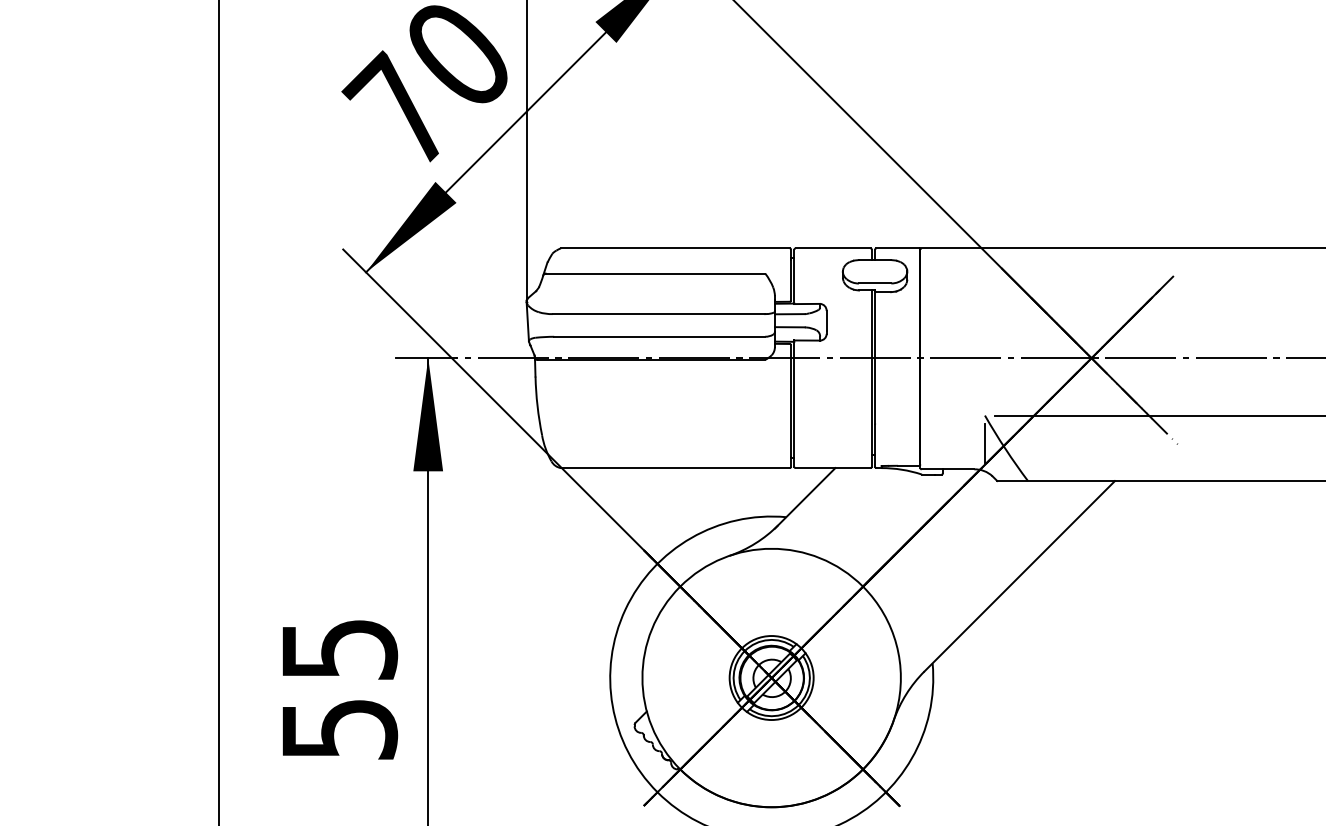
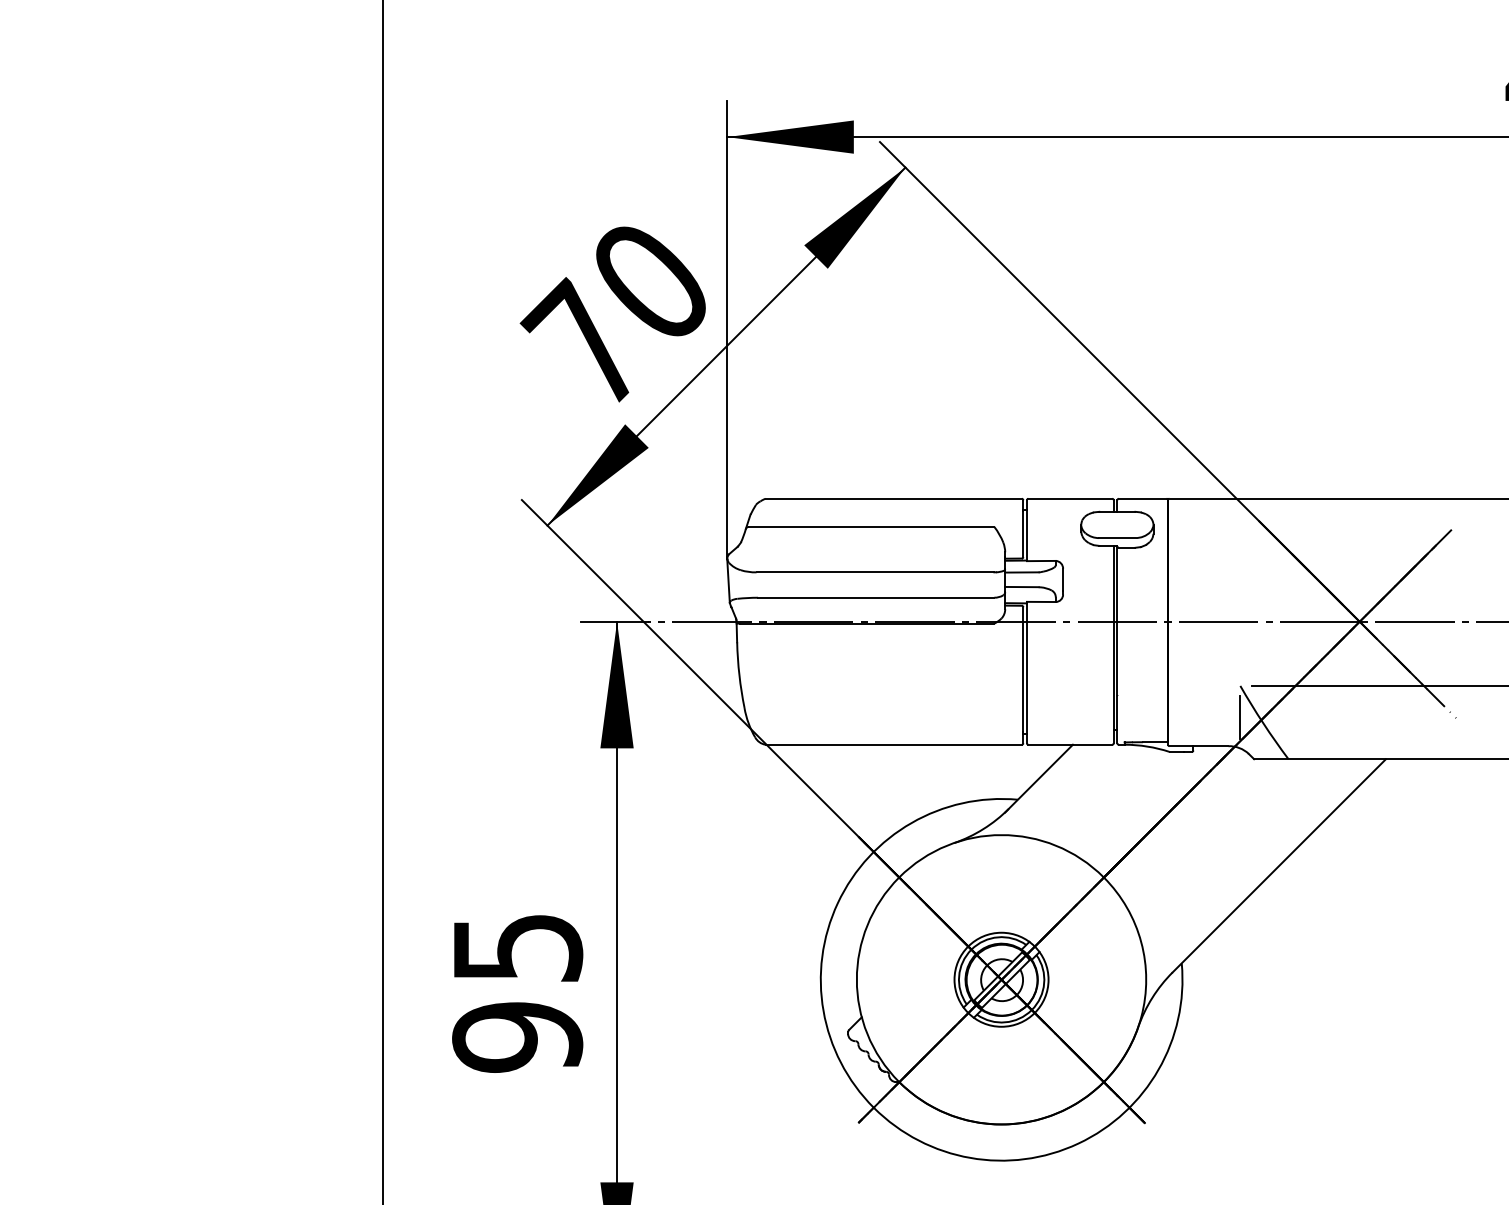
text: (339, 729) -> (517, 1037), 55 -> 95

